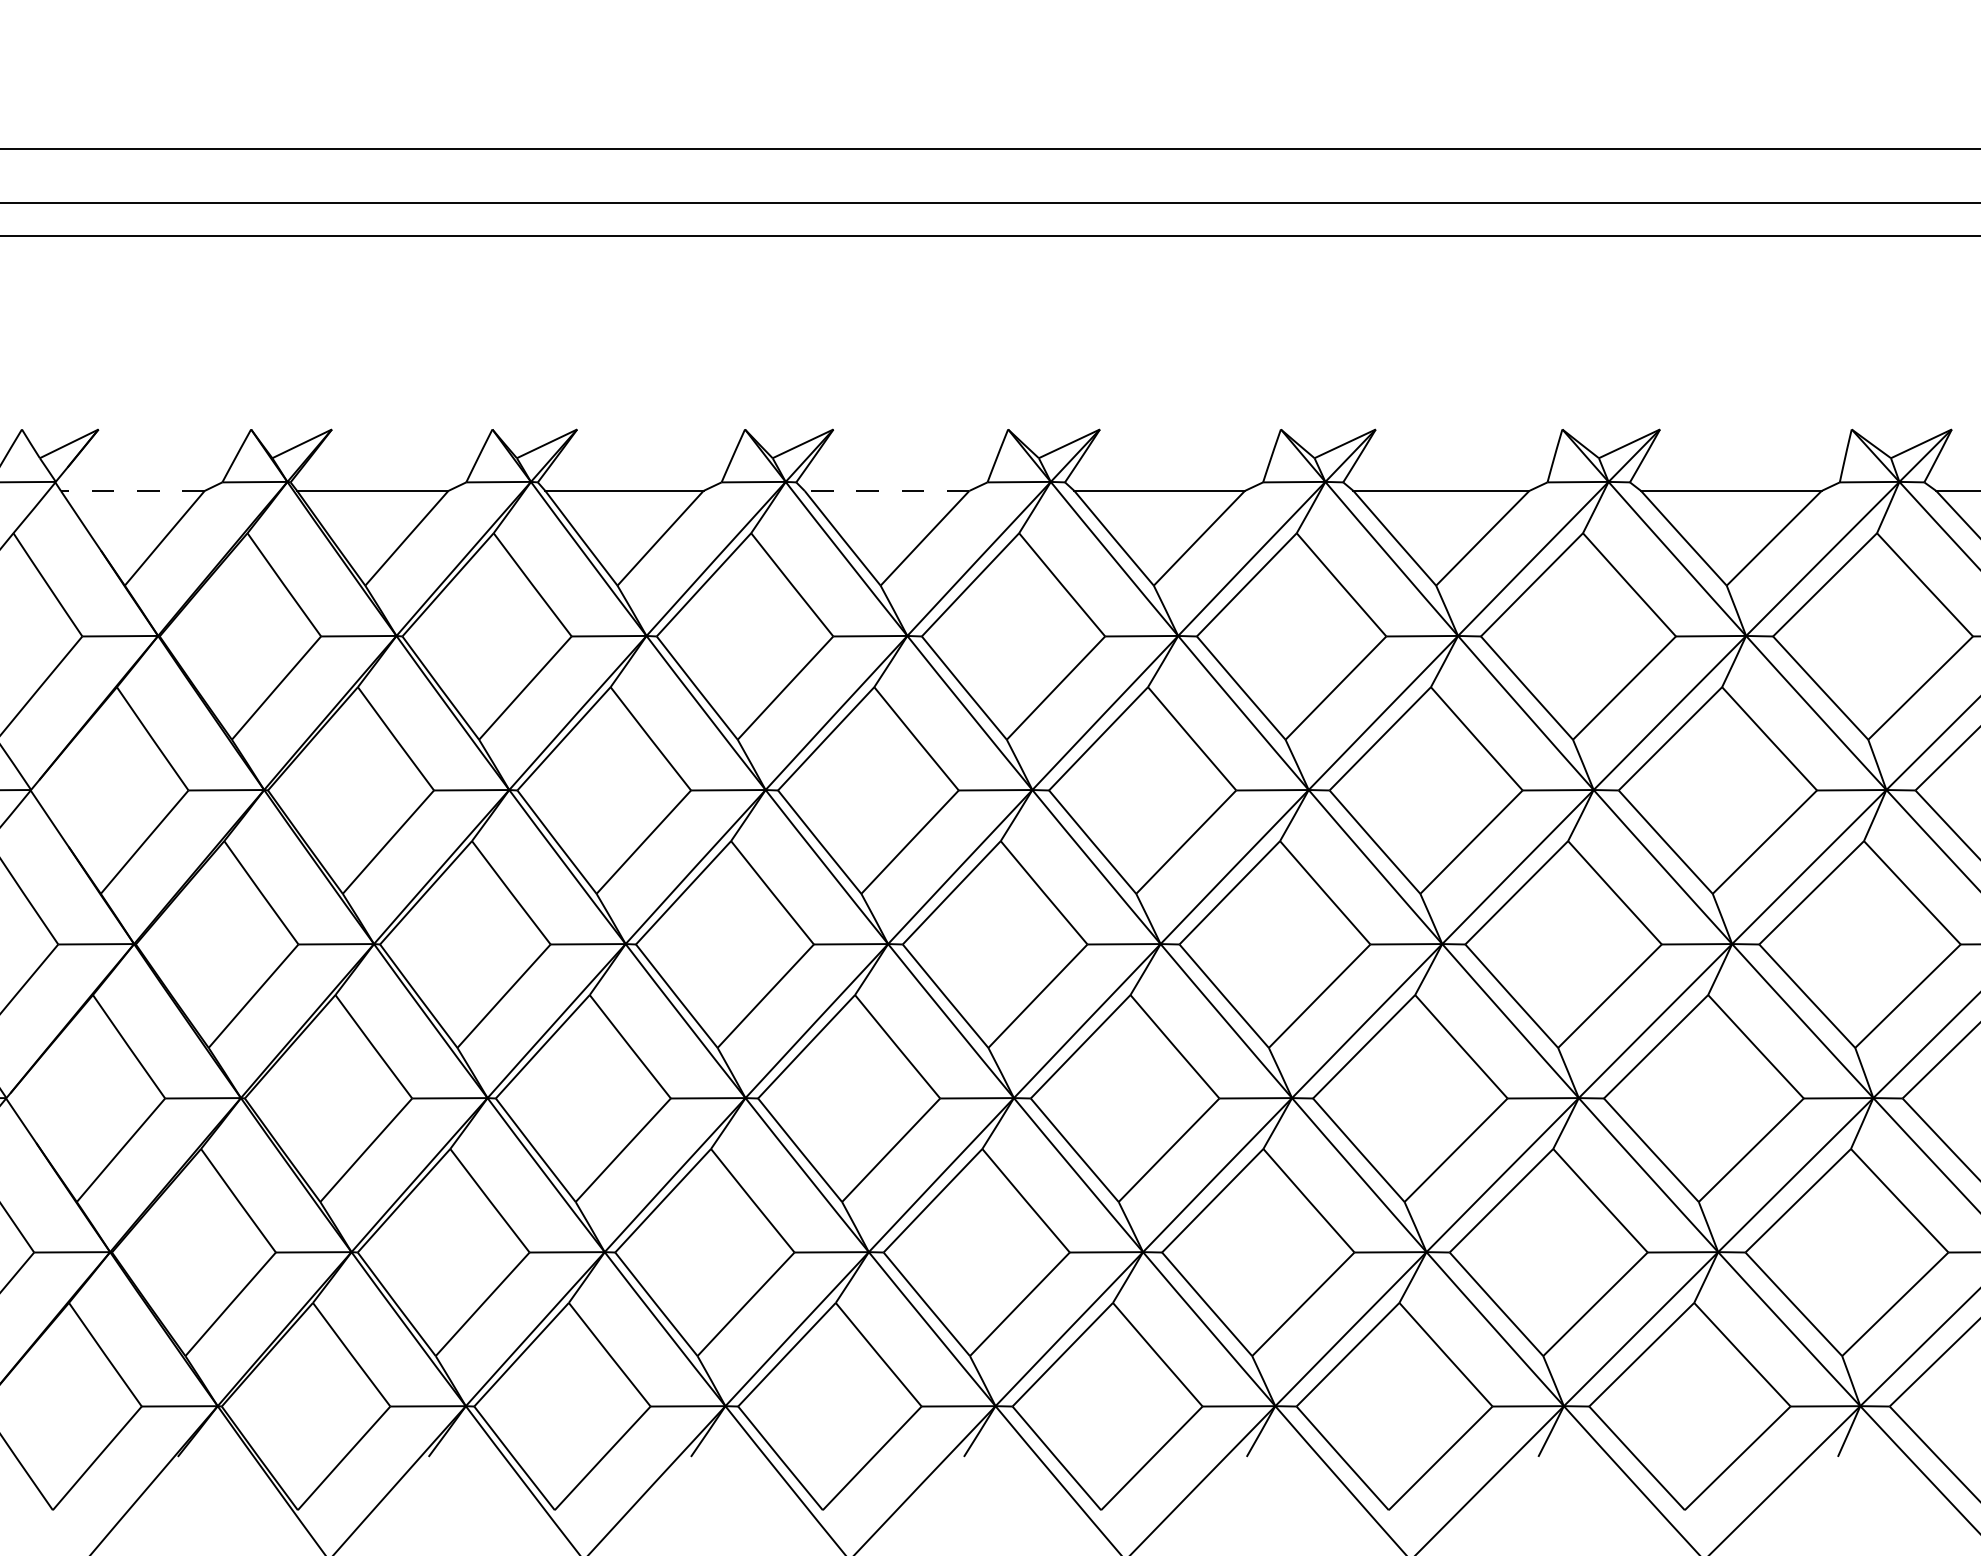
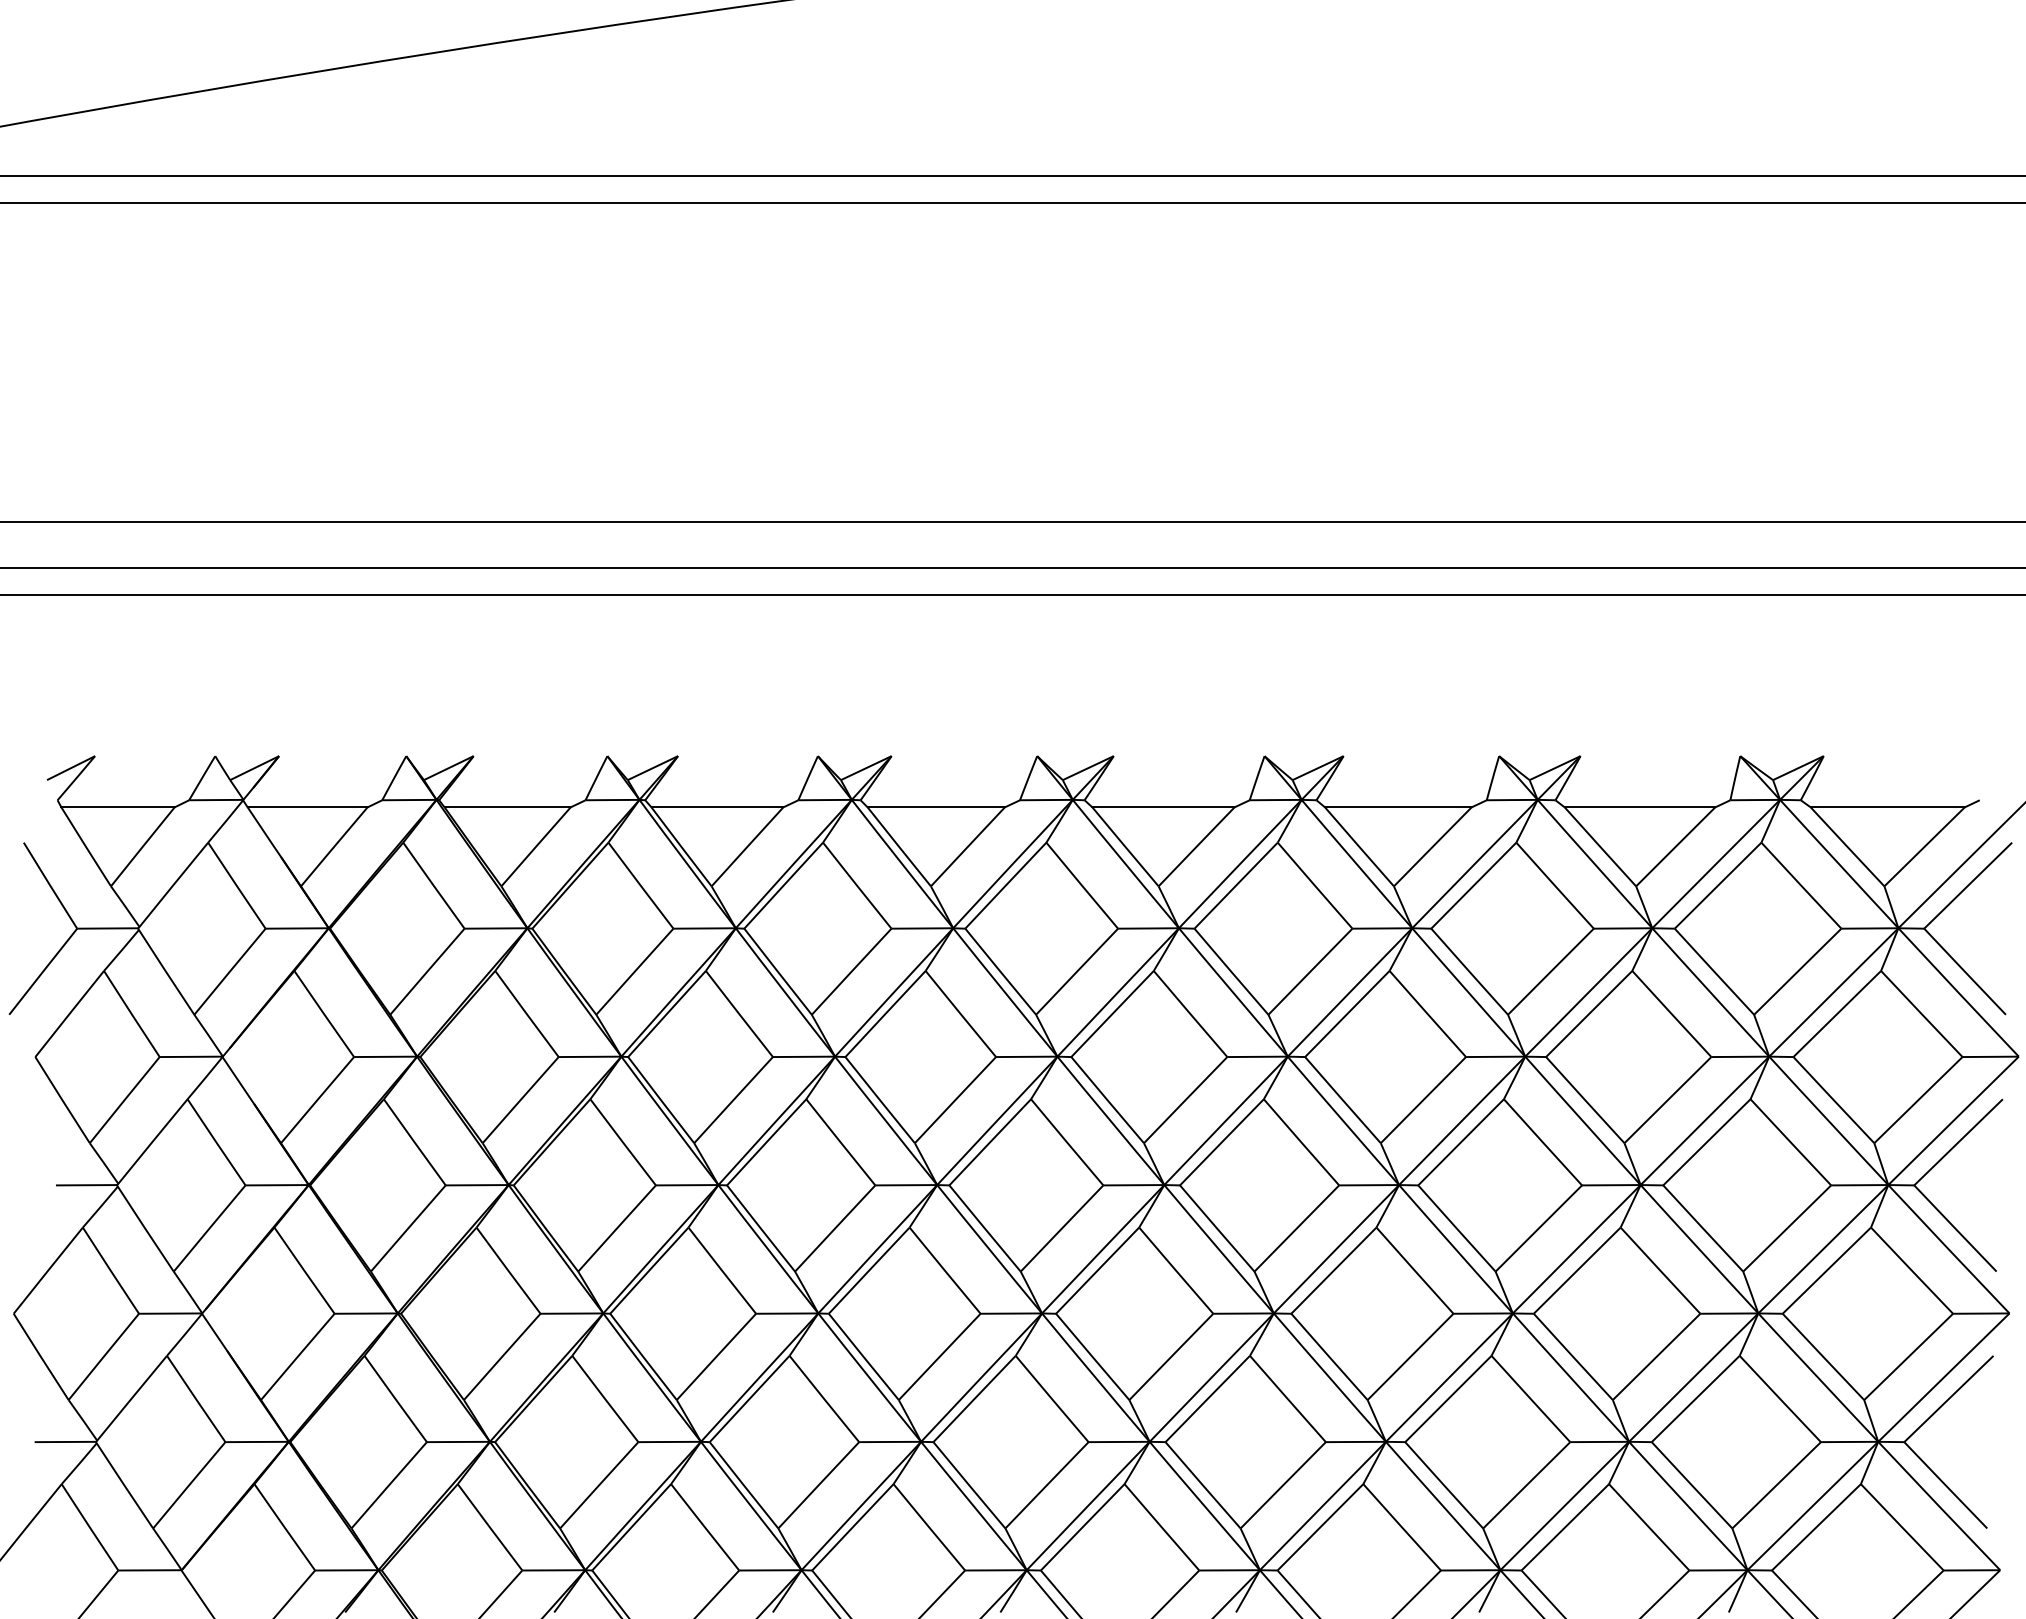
line: (132, 491) -> (307, 807), dashed -> solid
line: (887, 491) -> (936, 807), dashed -> solid

